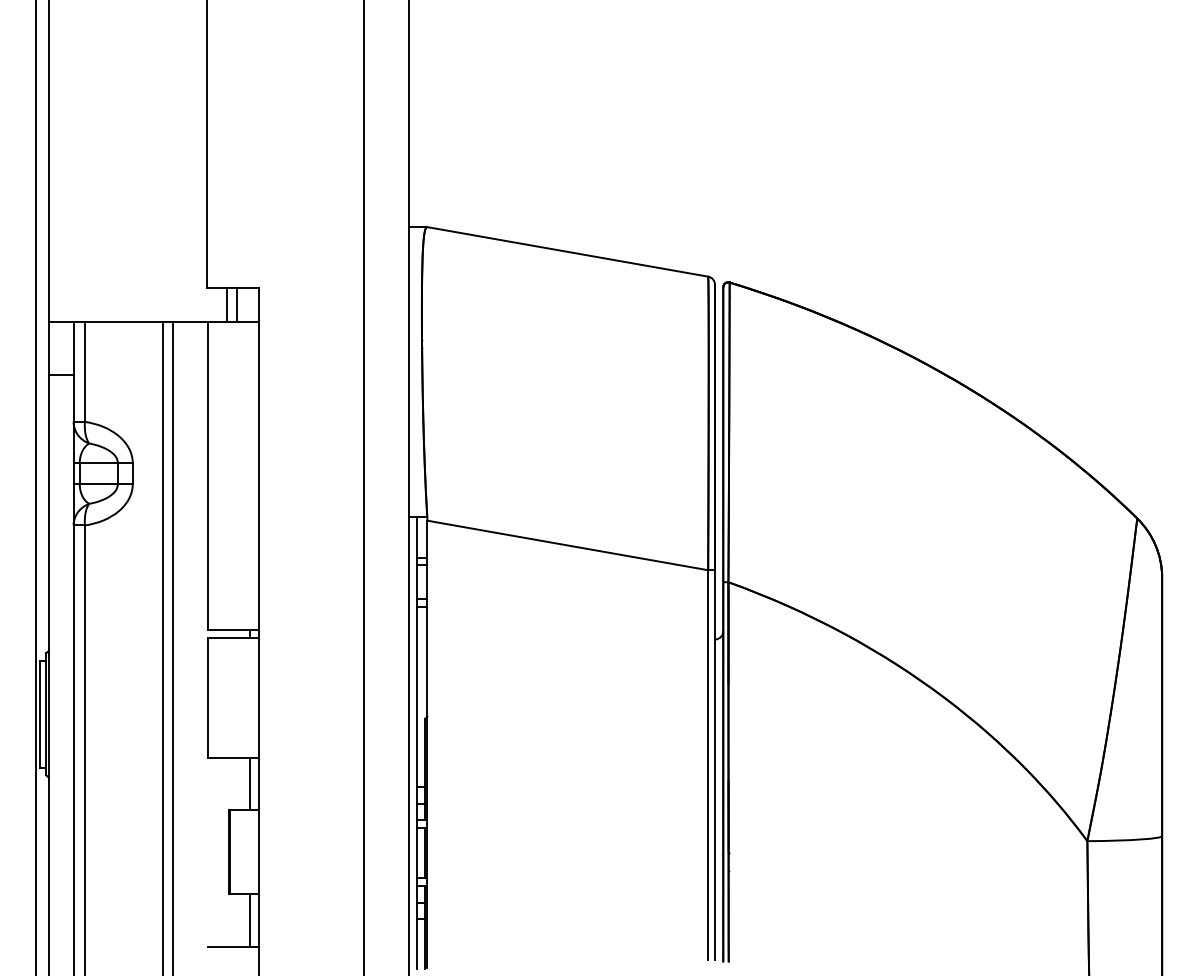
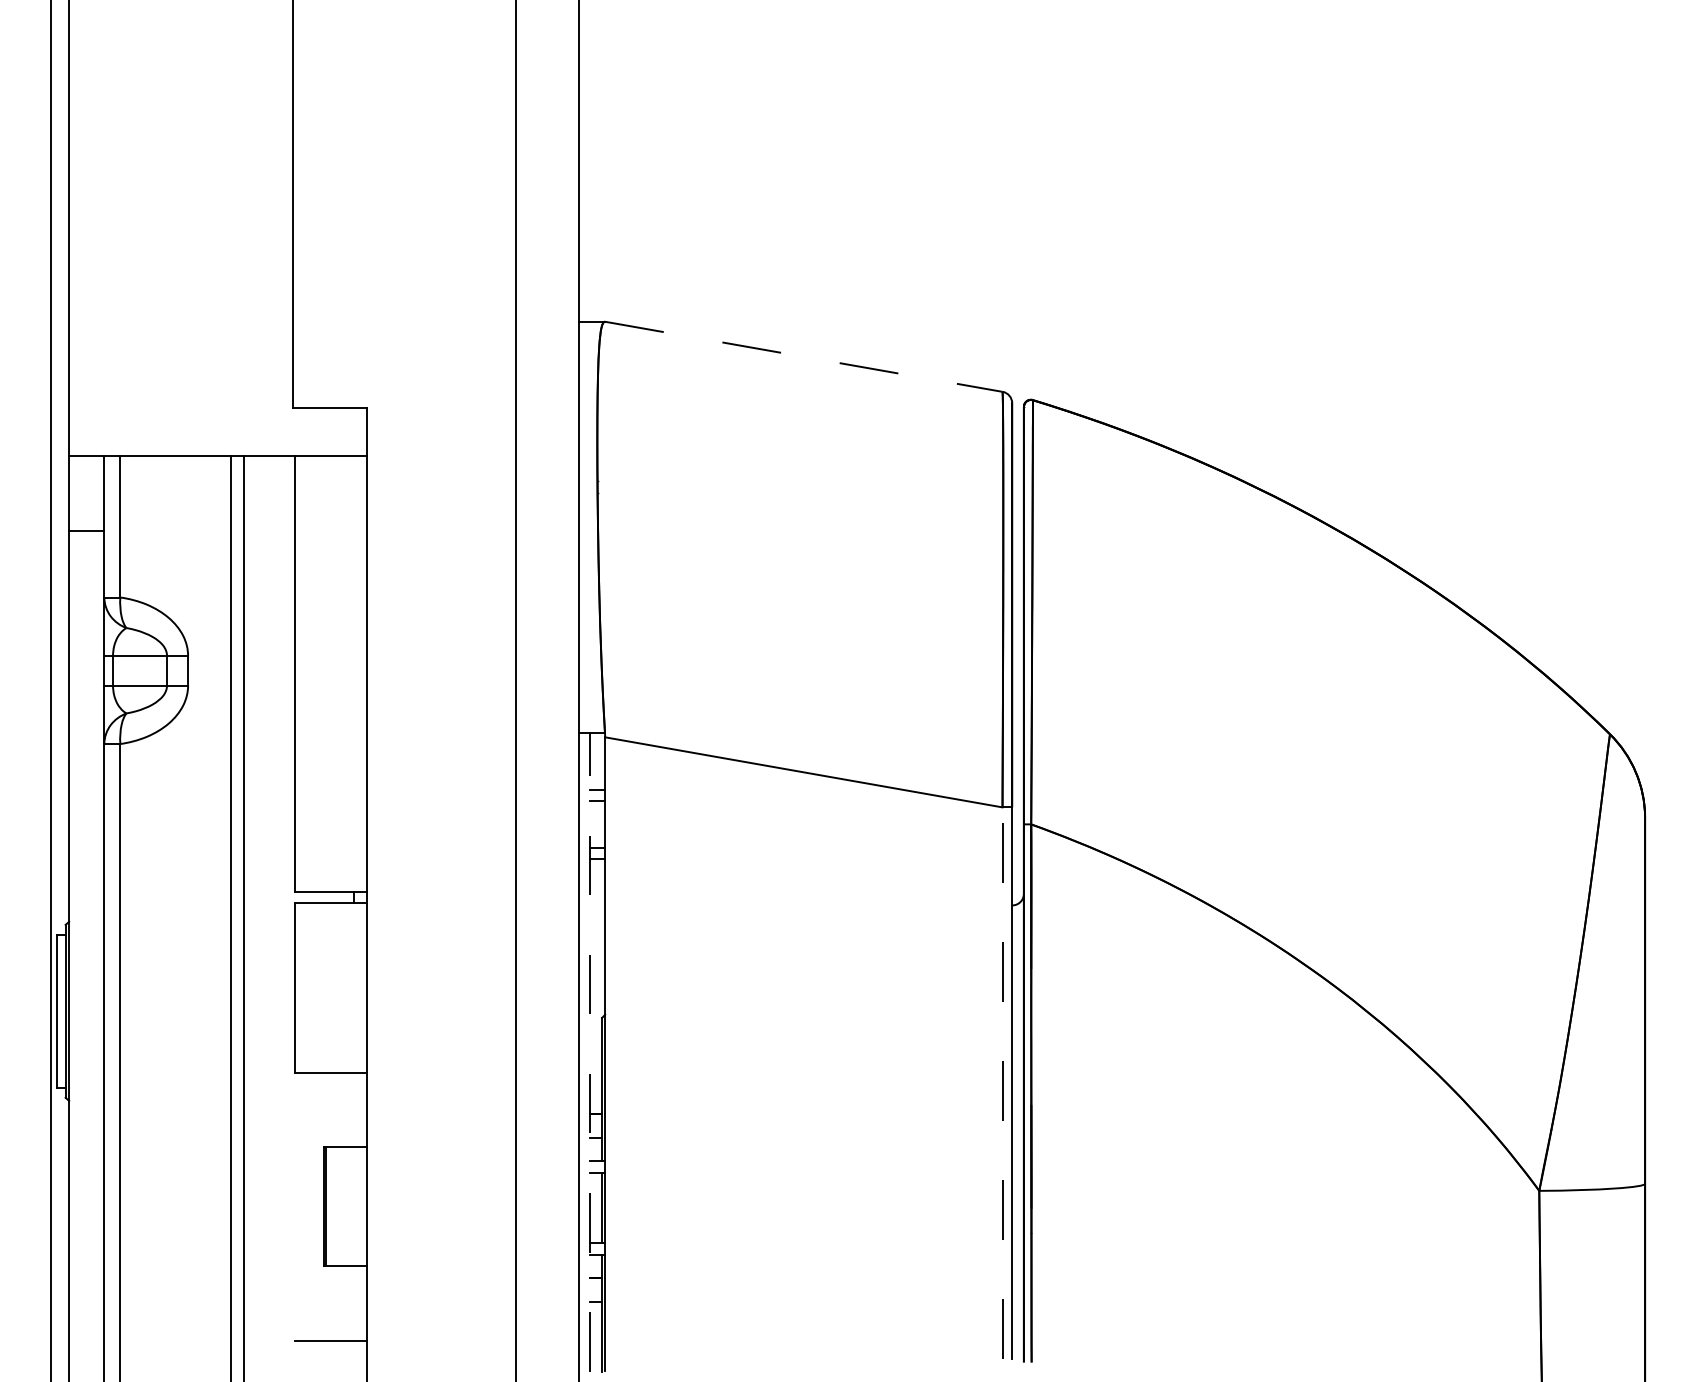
line: (567, 251) -> (803, 356), solid -> dashed
line: (227, 304) -> (322, 431), removed
line: (236, 304) -> (335, 431), removed
line: (417, 743) -> (590, 1052), solid -> dashed
line: (708, 765) -> (1002, 1083), solid -> dashed
line: (250, 783) -> (354, 1109), removed
line: (250, 920) -> (354, 1303), removed

